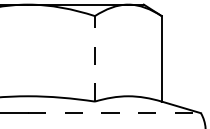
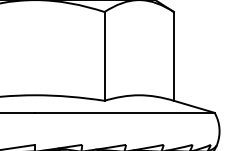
line: (94, 57) -> (104, 55), dashed -> solid
line: (114, 112) -> (124, 112), dashed -> solid

